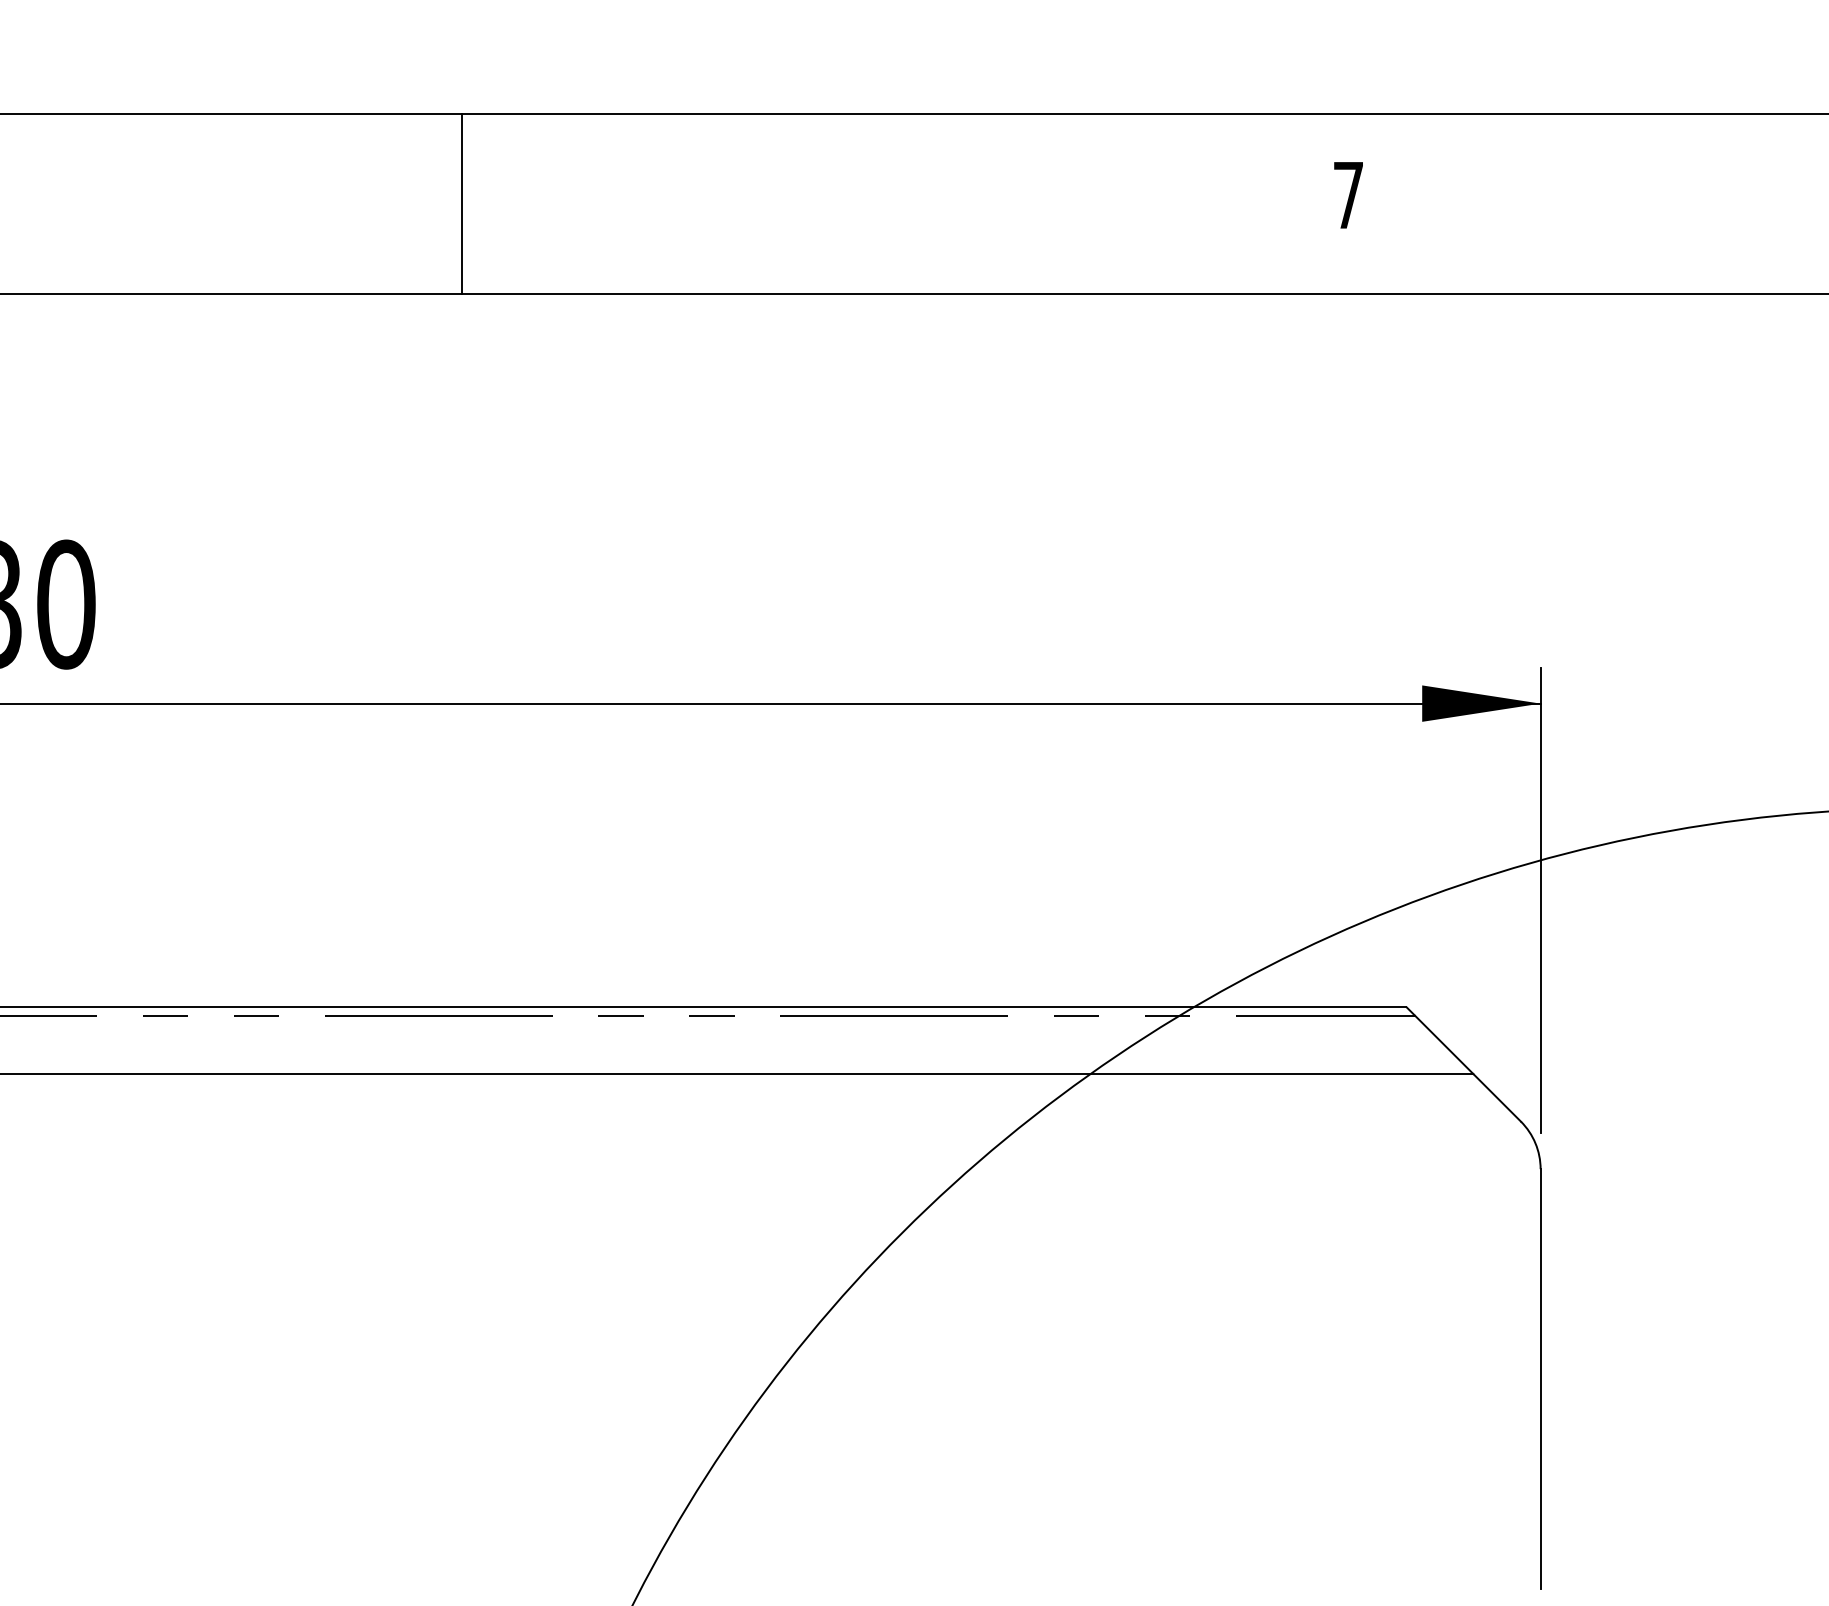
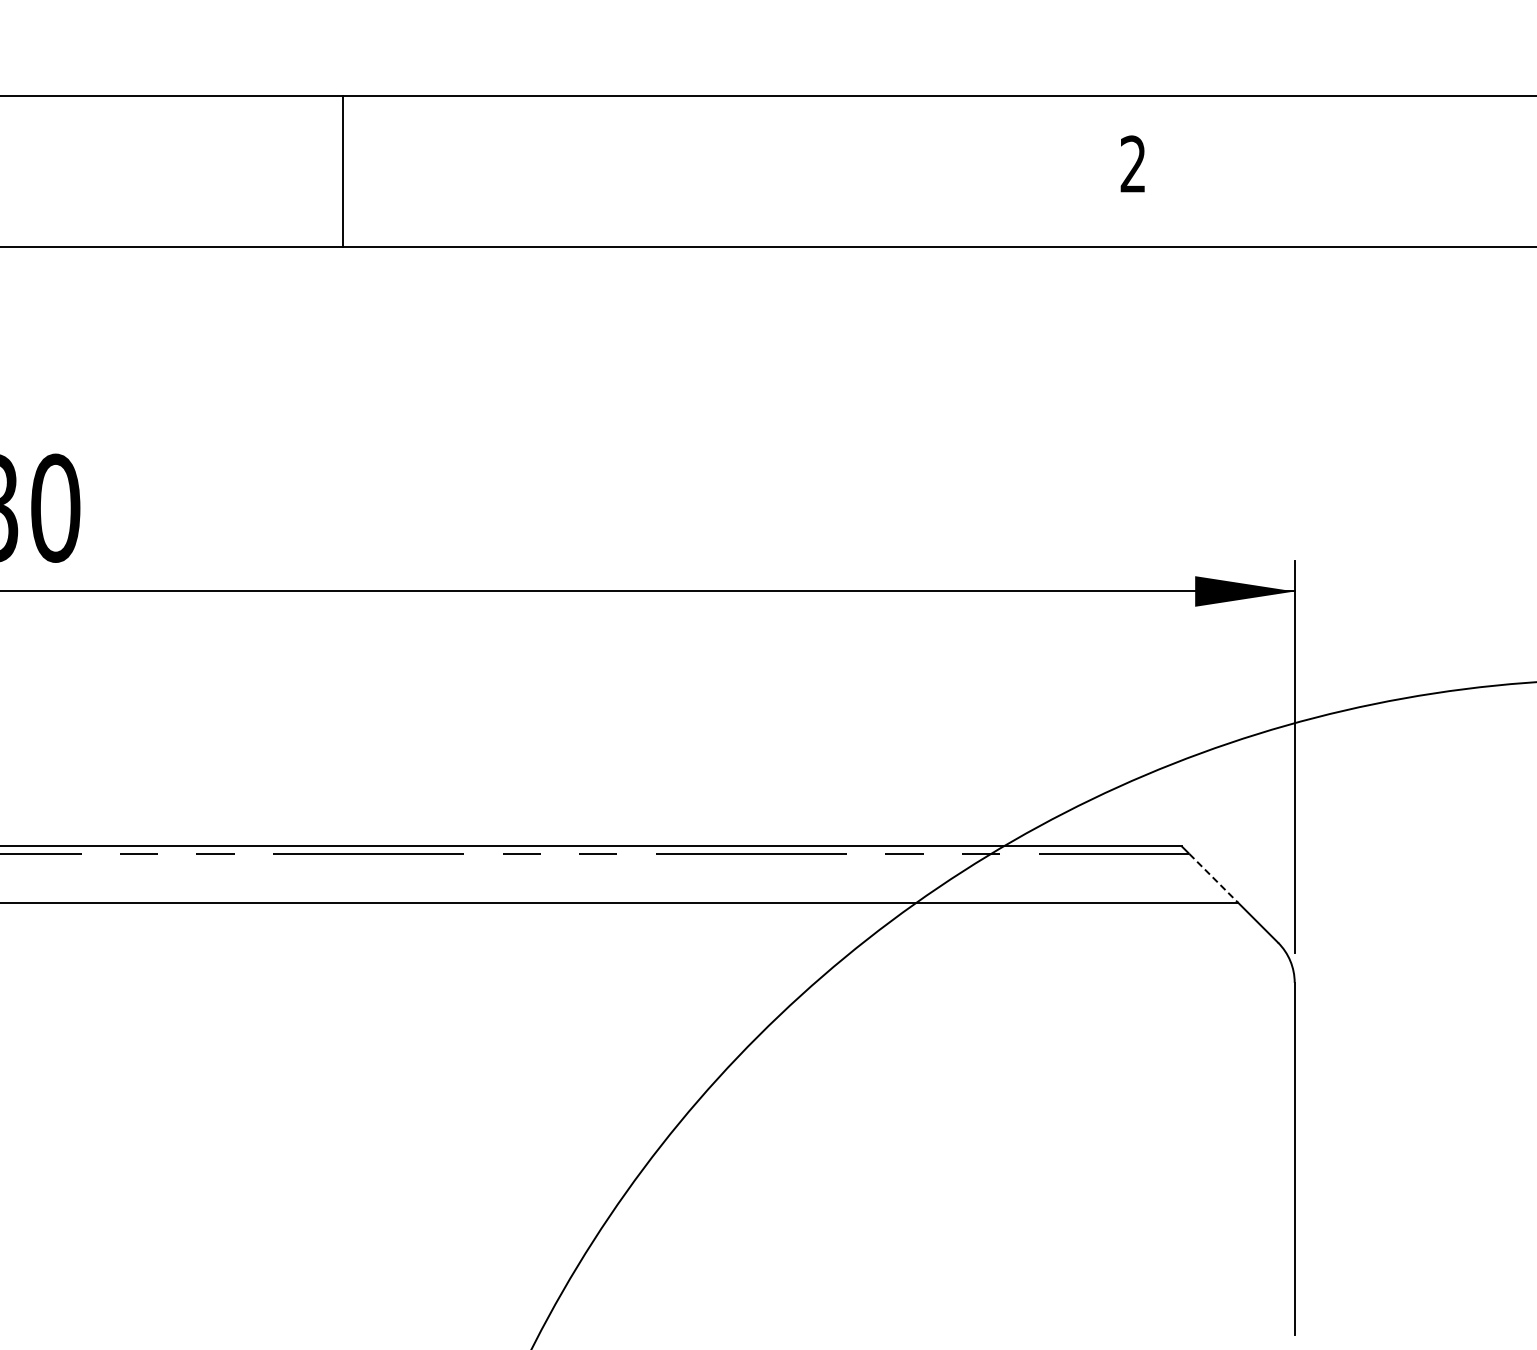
text: (1347, 194) -> (1132, 163), 7 -> 2
line: (462, 203) -> (342, 171), moved
line: (1444, 1045) -> (1213, 878), solid -> dashed

